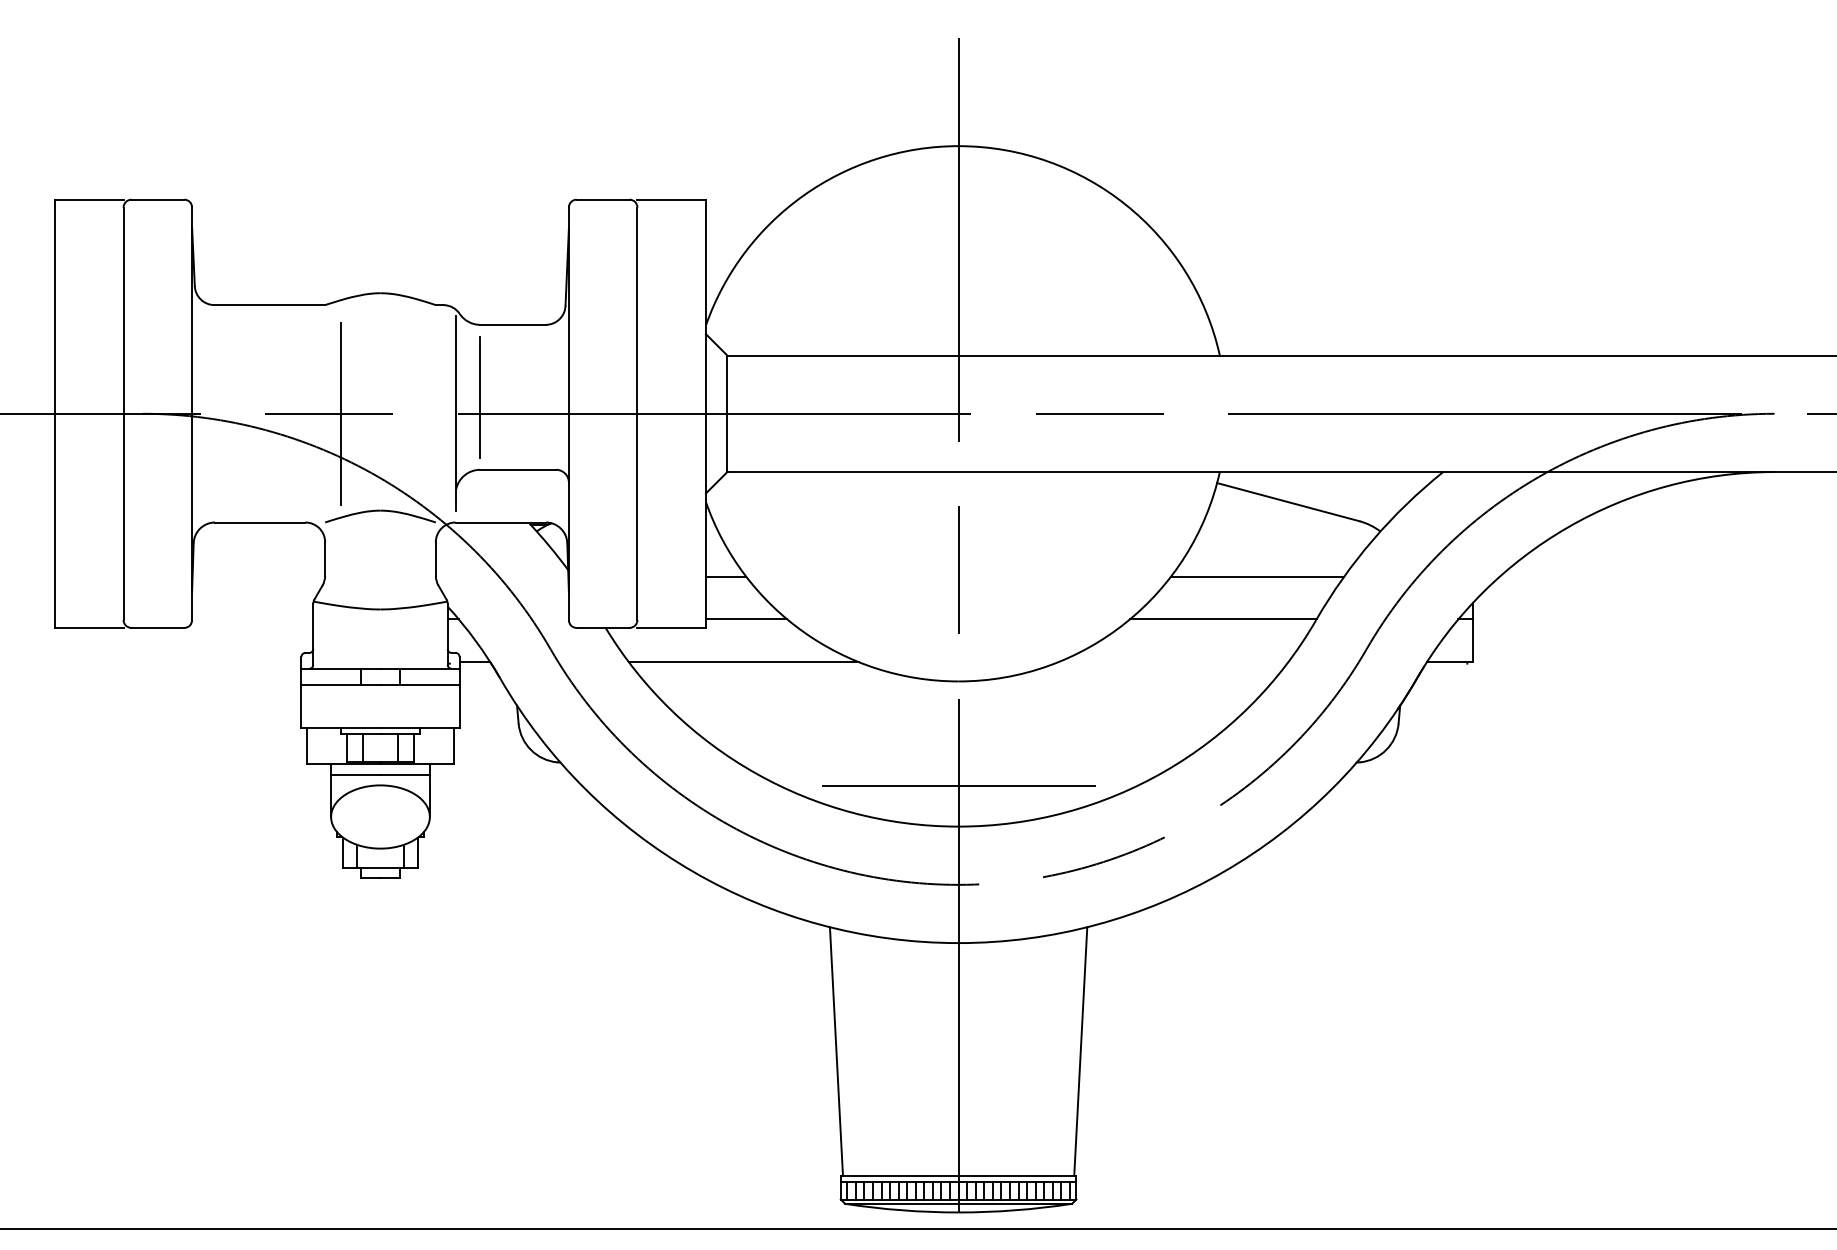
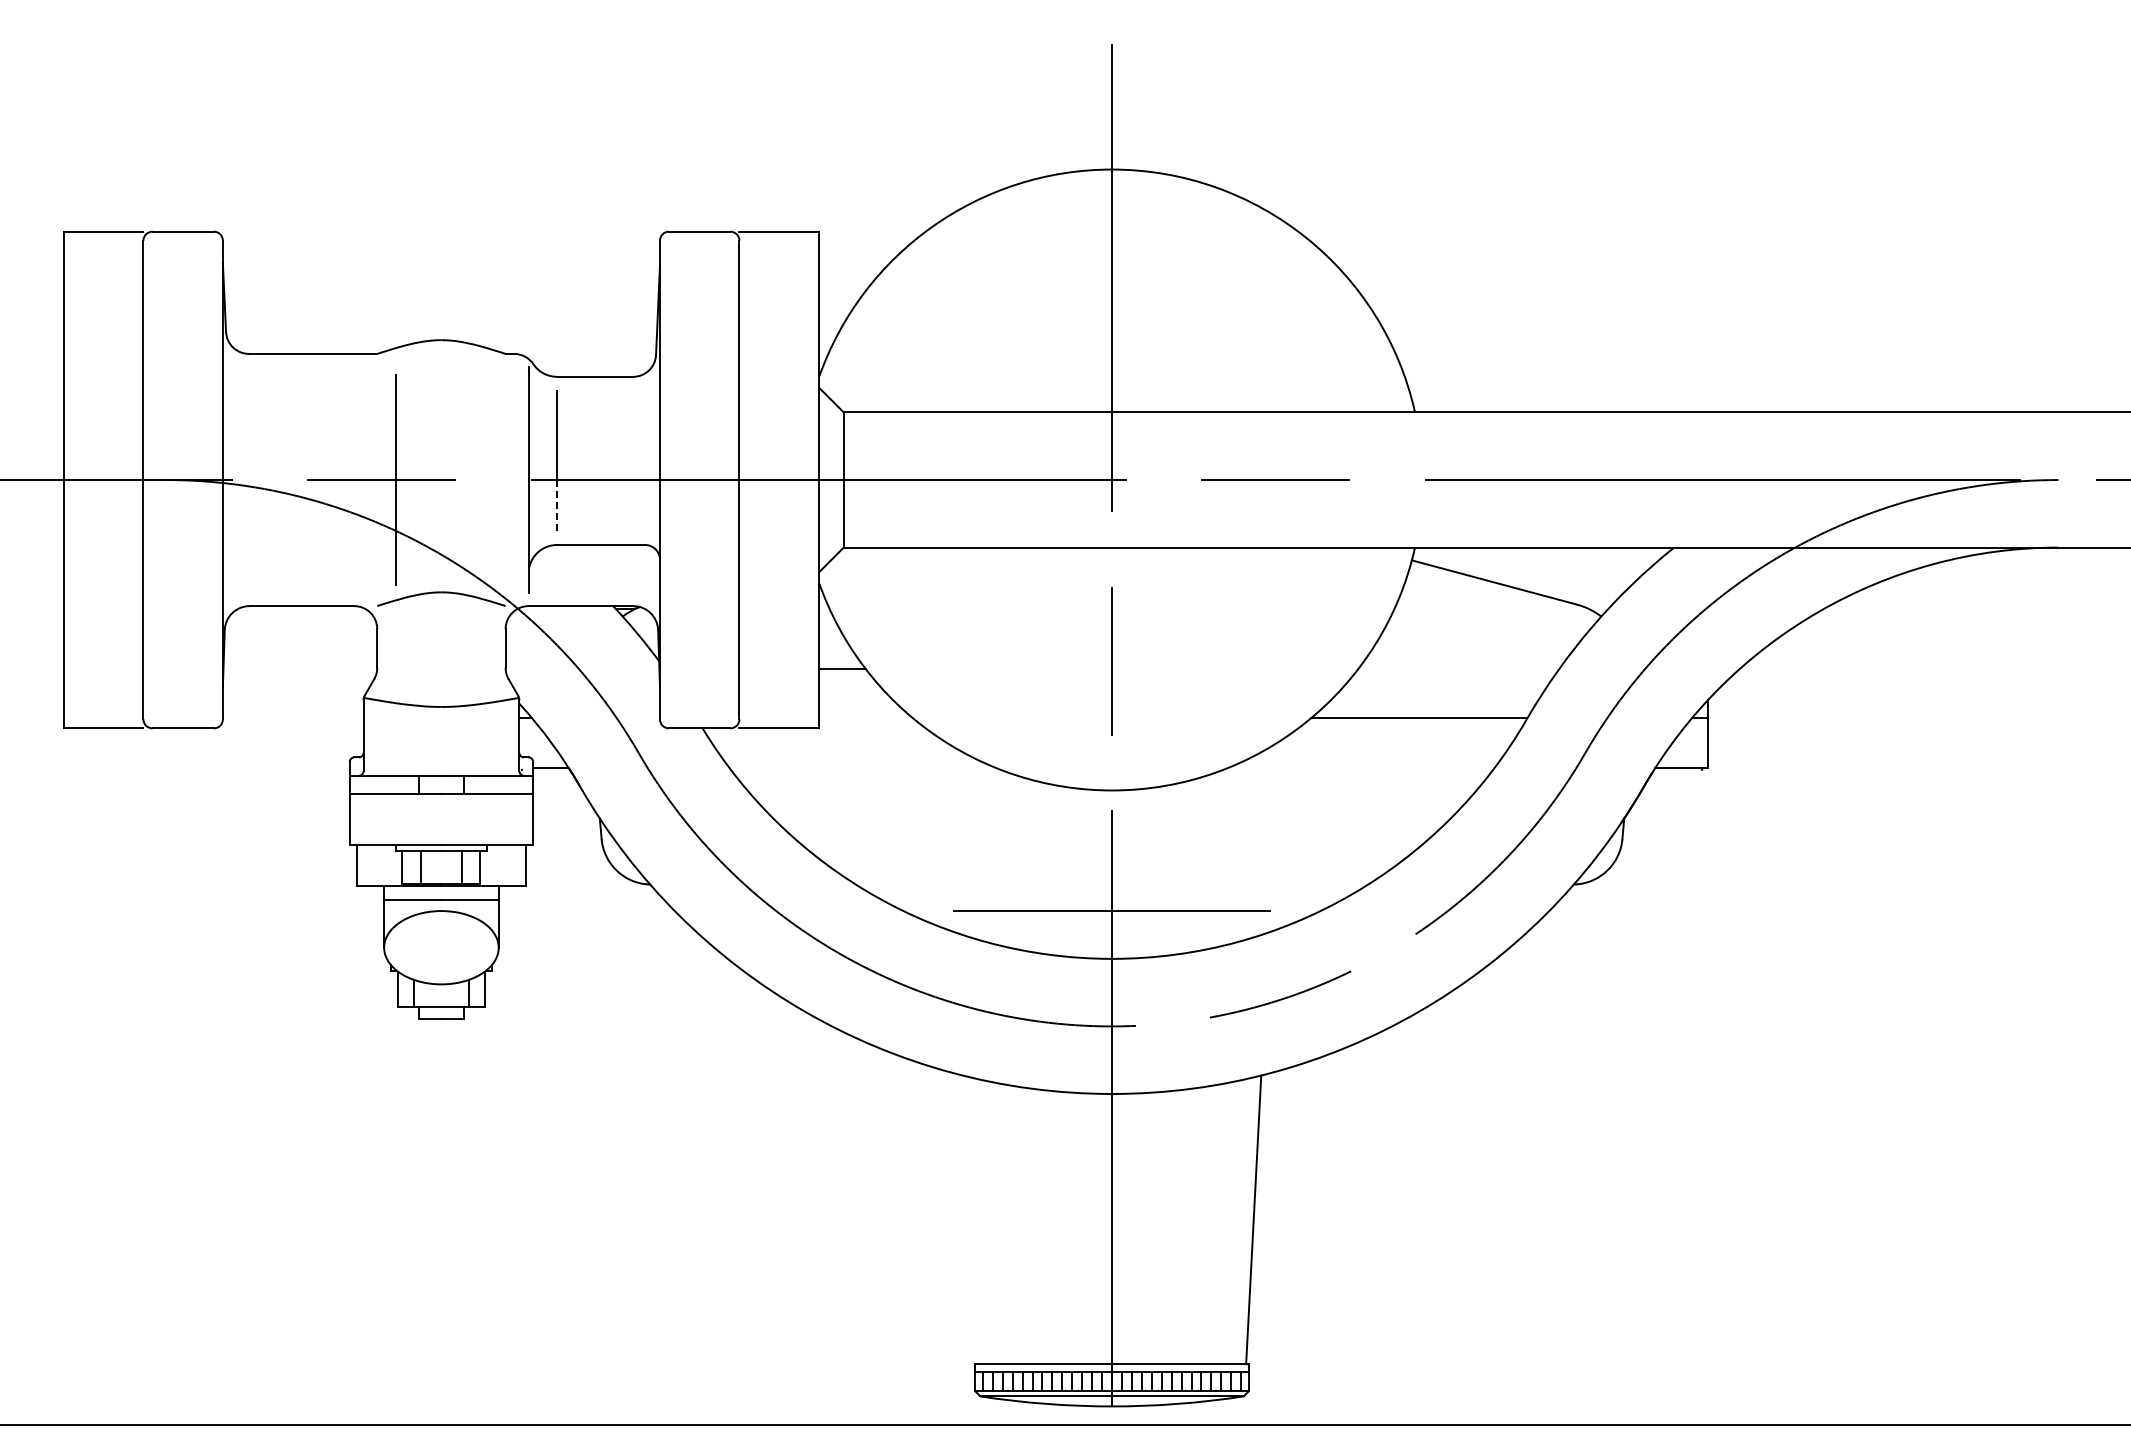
line: (480, 435) -> (557, 505), solid -> dashed
line: (1257, 576) -> (1458, 668), removed
line: (746, 619) -> (865, 718), removed
line: (743, 662) -> (862, 768), removed
line: (835, 1051) -> (969, 1219), removed

